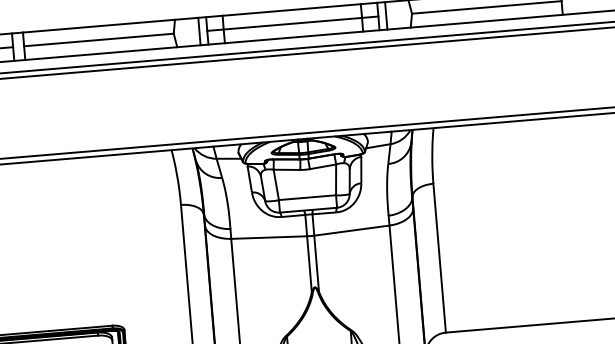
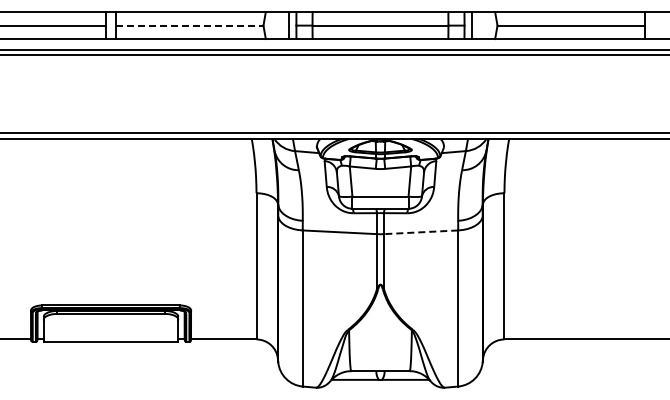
line: (99, 39) -> (190, 25), solid -> dashed
line: (351, 230) -> (420, 232), solid -> dashed

